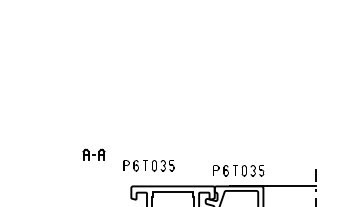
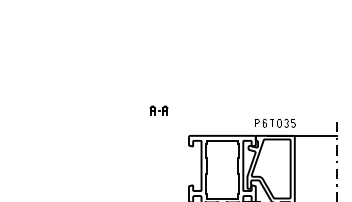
part: (149, 164) -> (203, 118), removed

